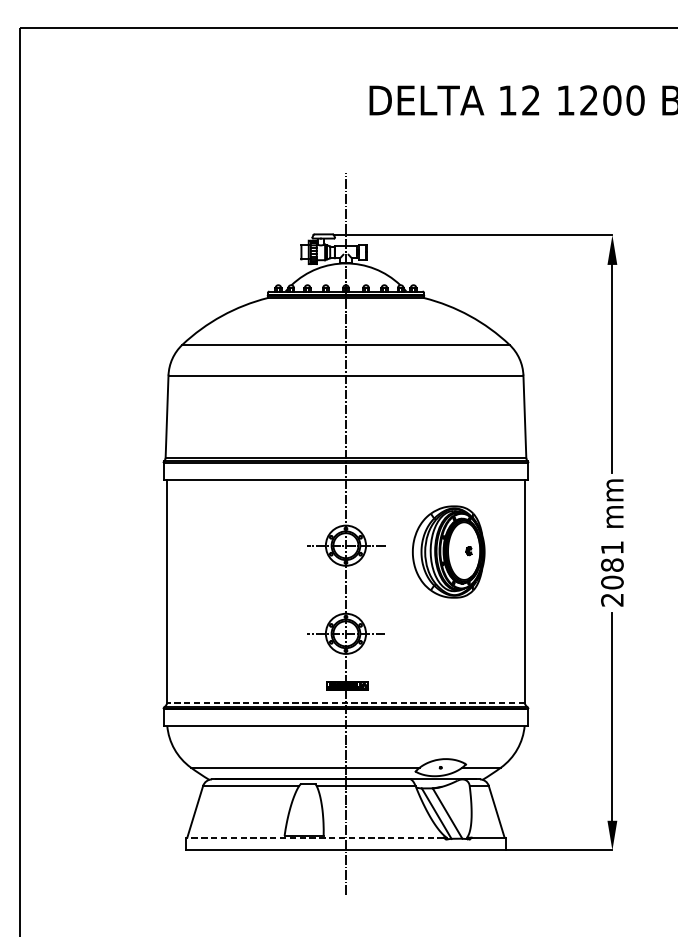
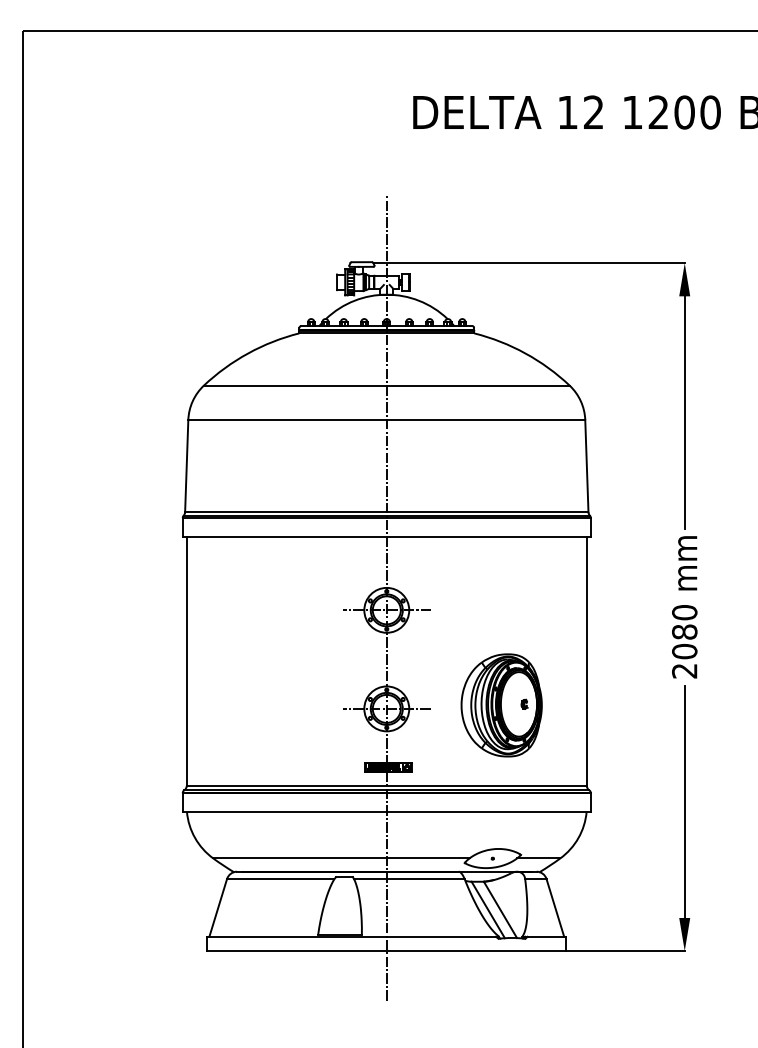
text: (612, 547) -> (684, 612), 2081 -> 2080
part: (448, 552) -> (501, 705), moved
line: (345, 702) -> (386, 785), dashed -> solid
line: (314, 837) -> (351, 936), dashed -> solid

